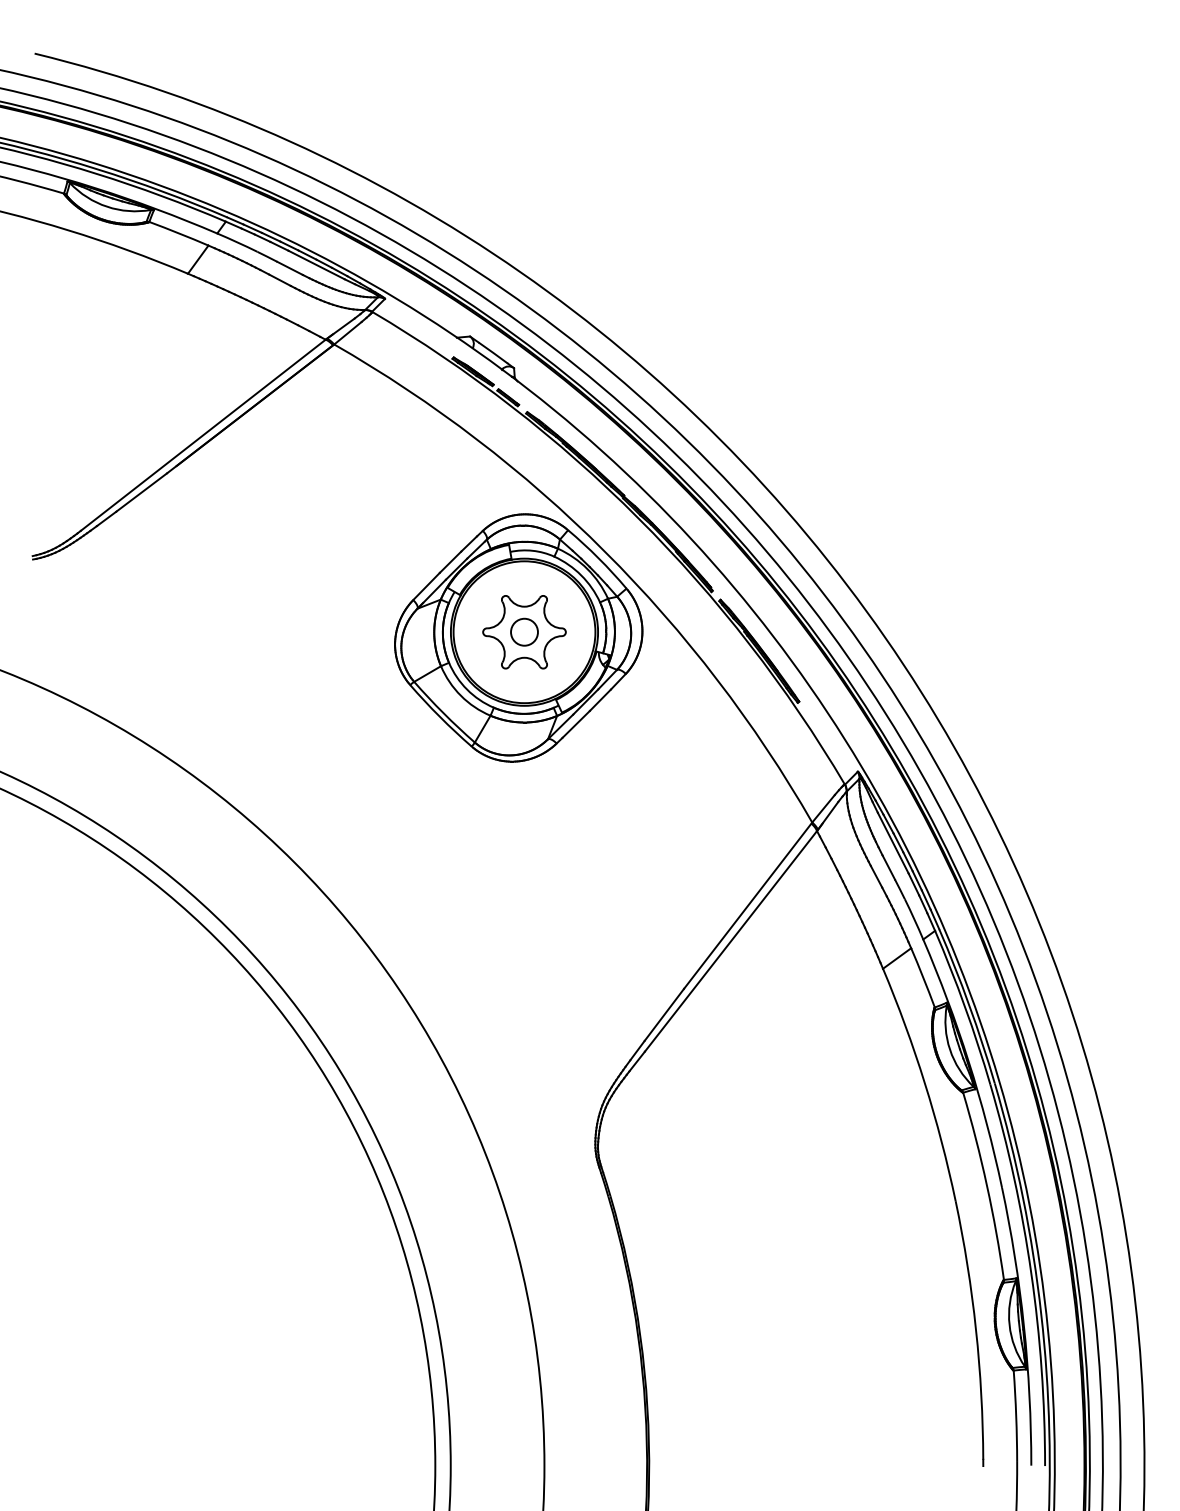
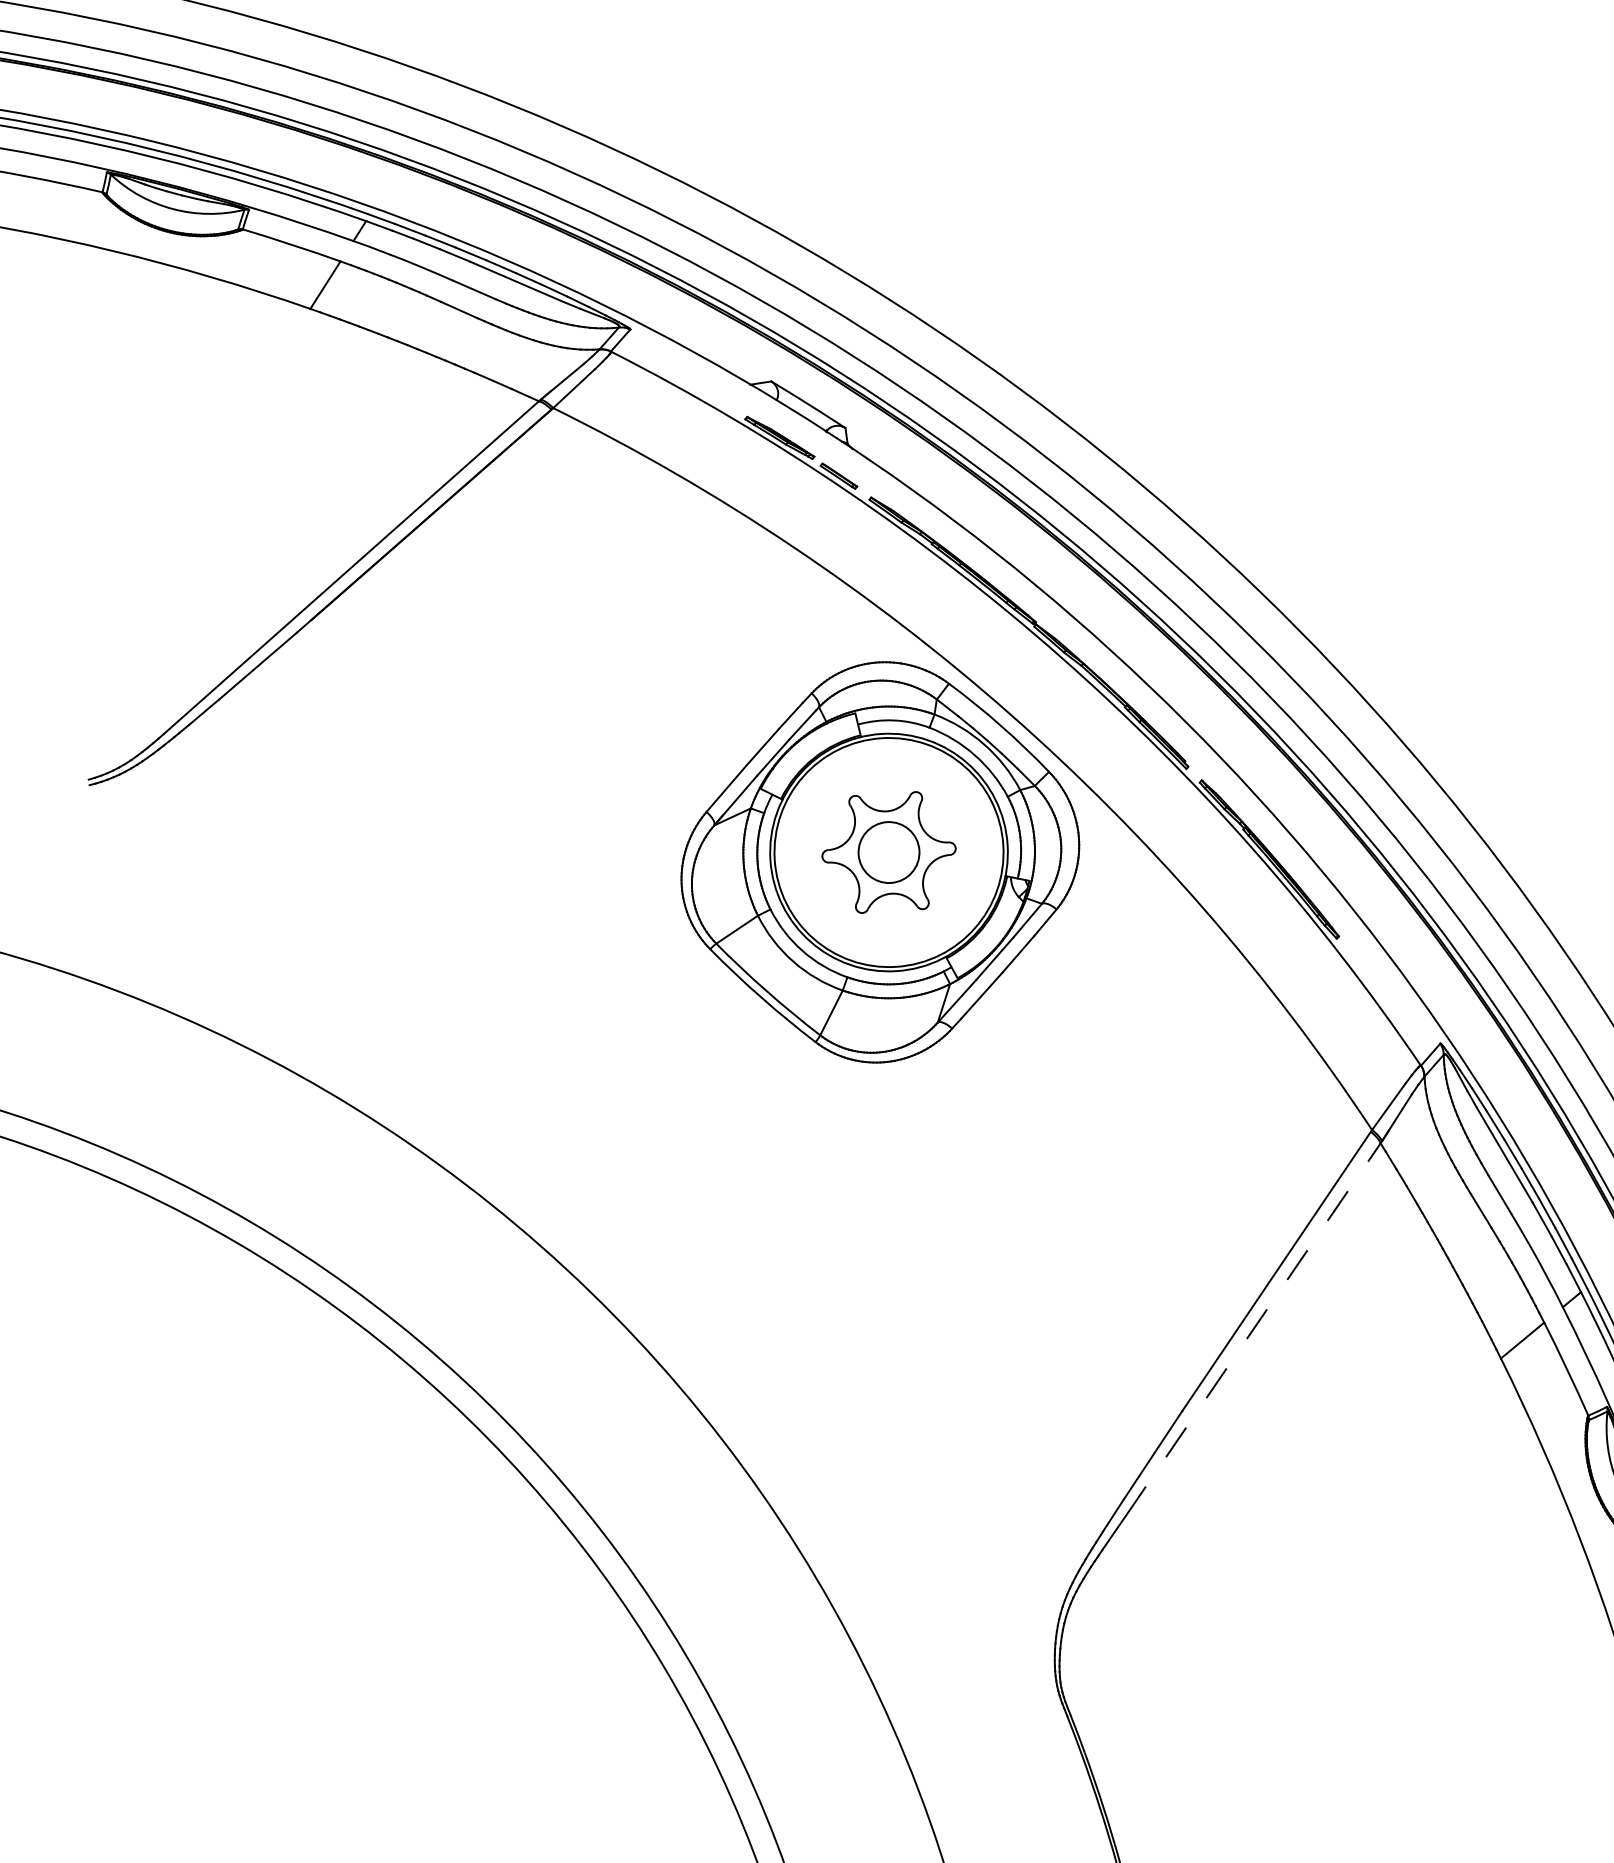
circle: (524, 631) -> (888, 851), size x1.4
line: (730, 941) -> (1252, 1330), solid -> dashed

